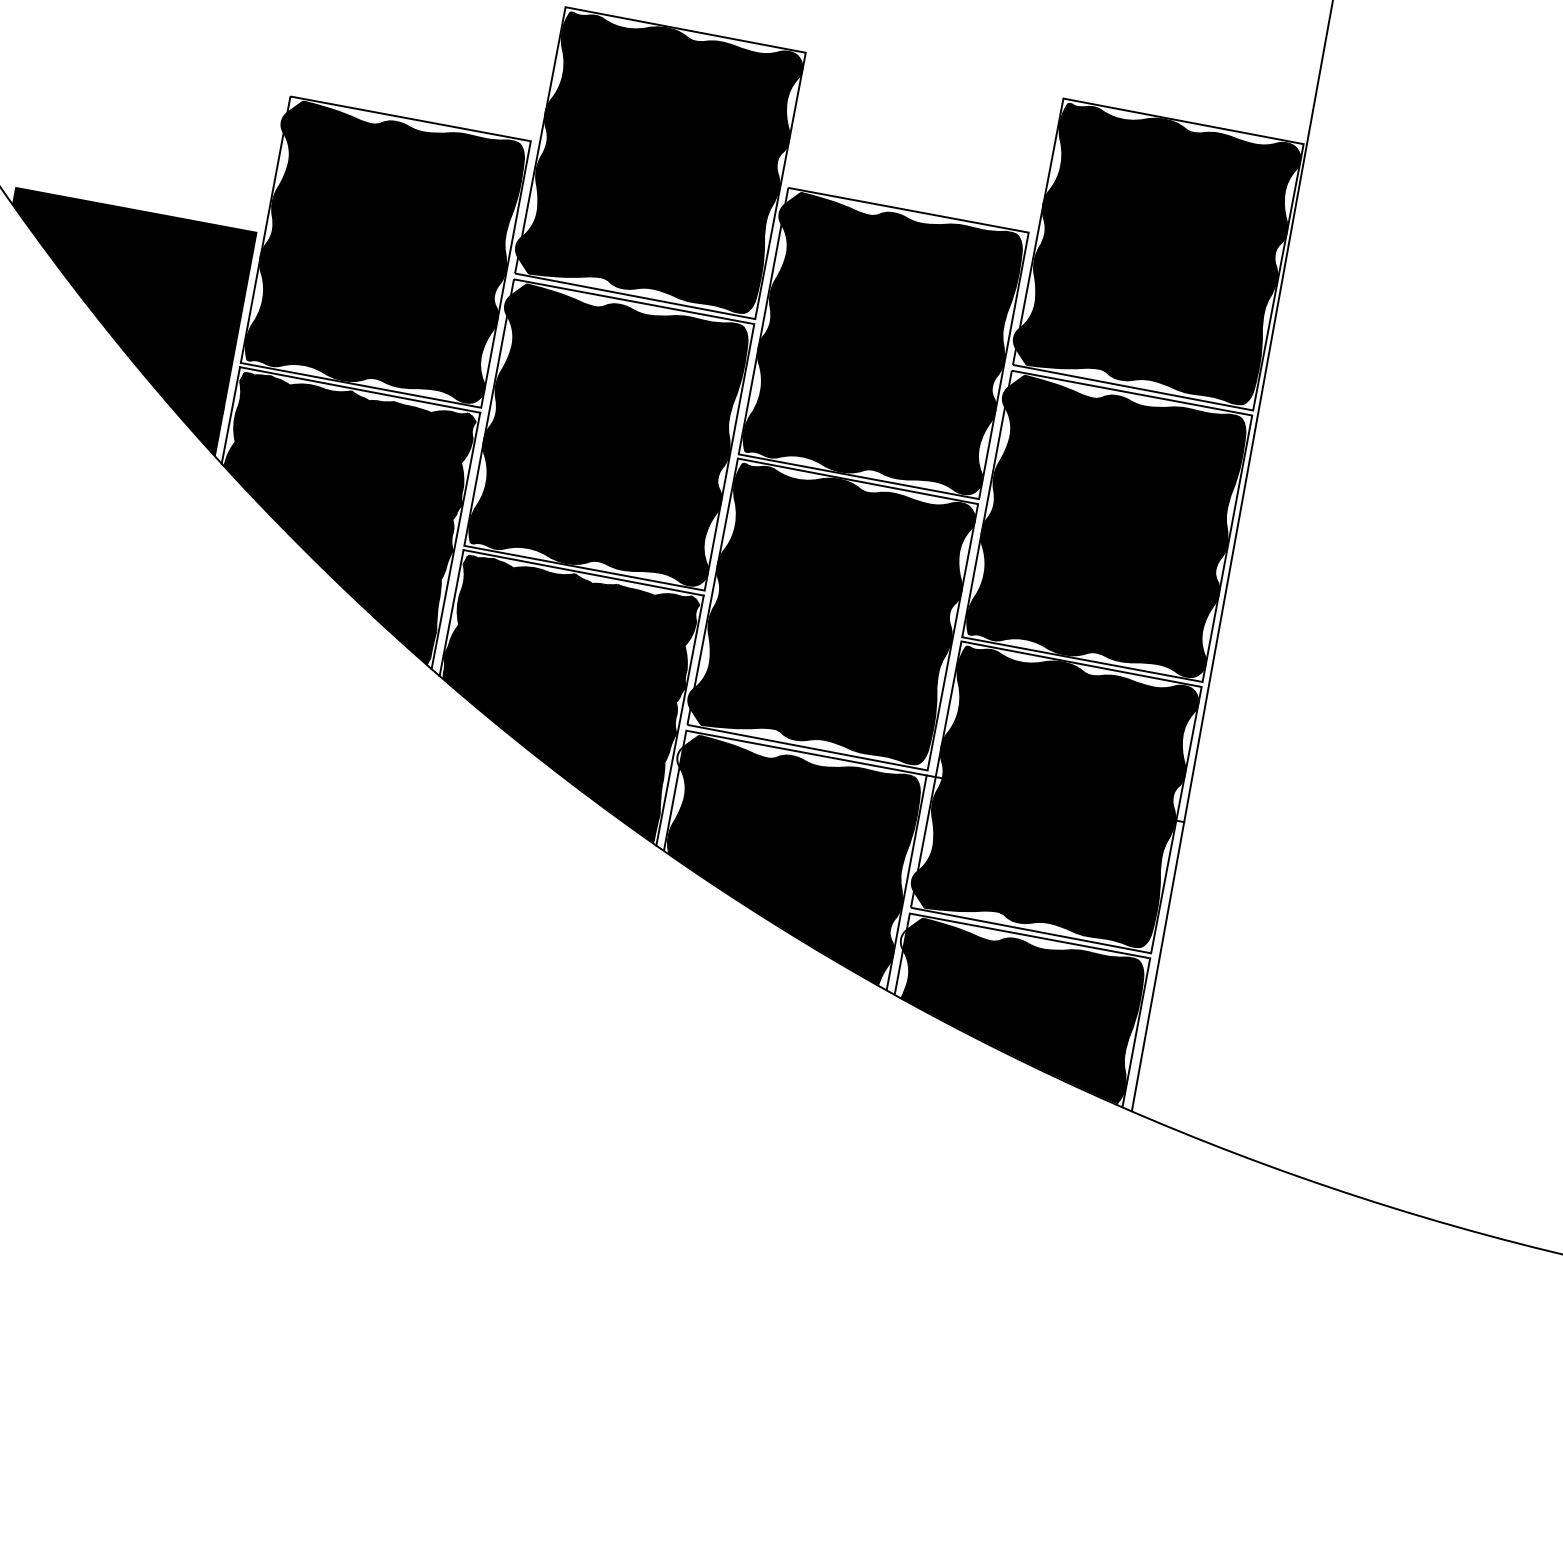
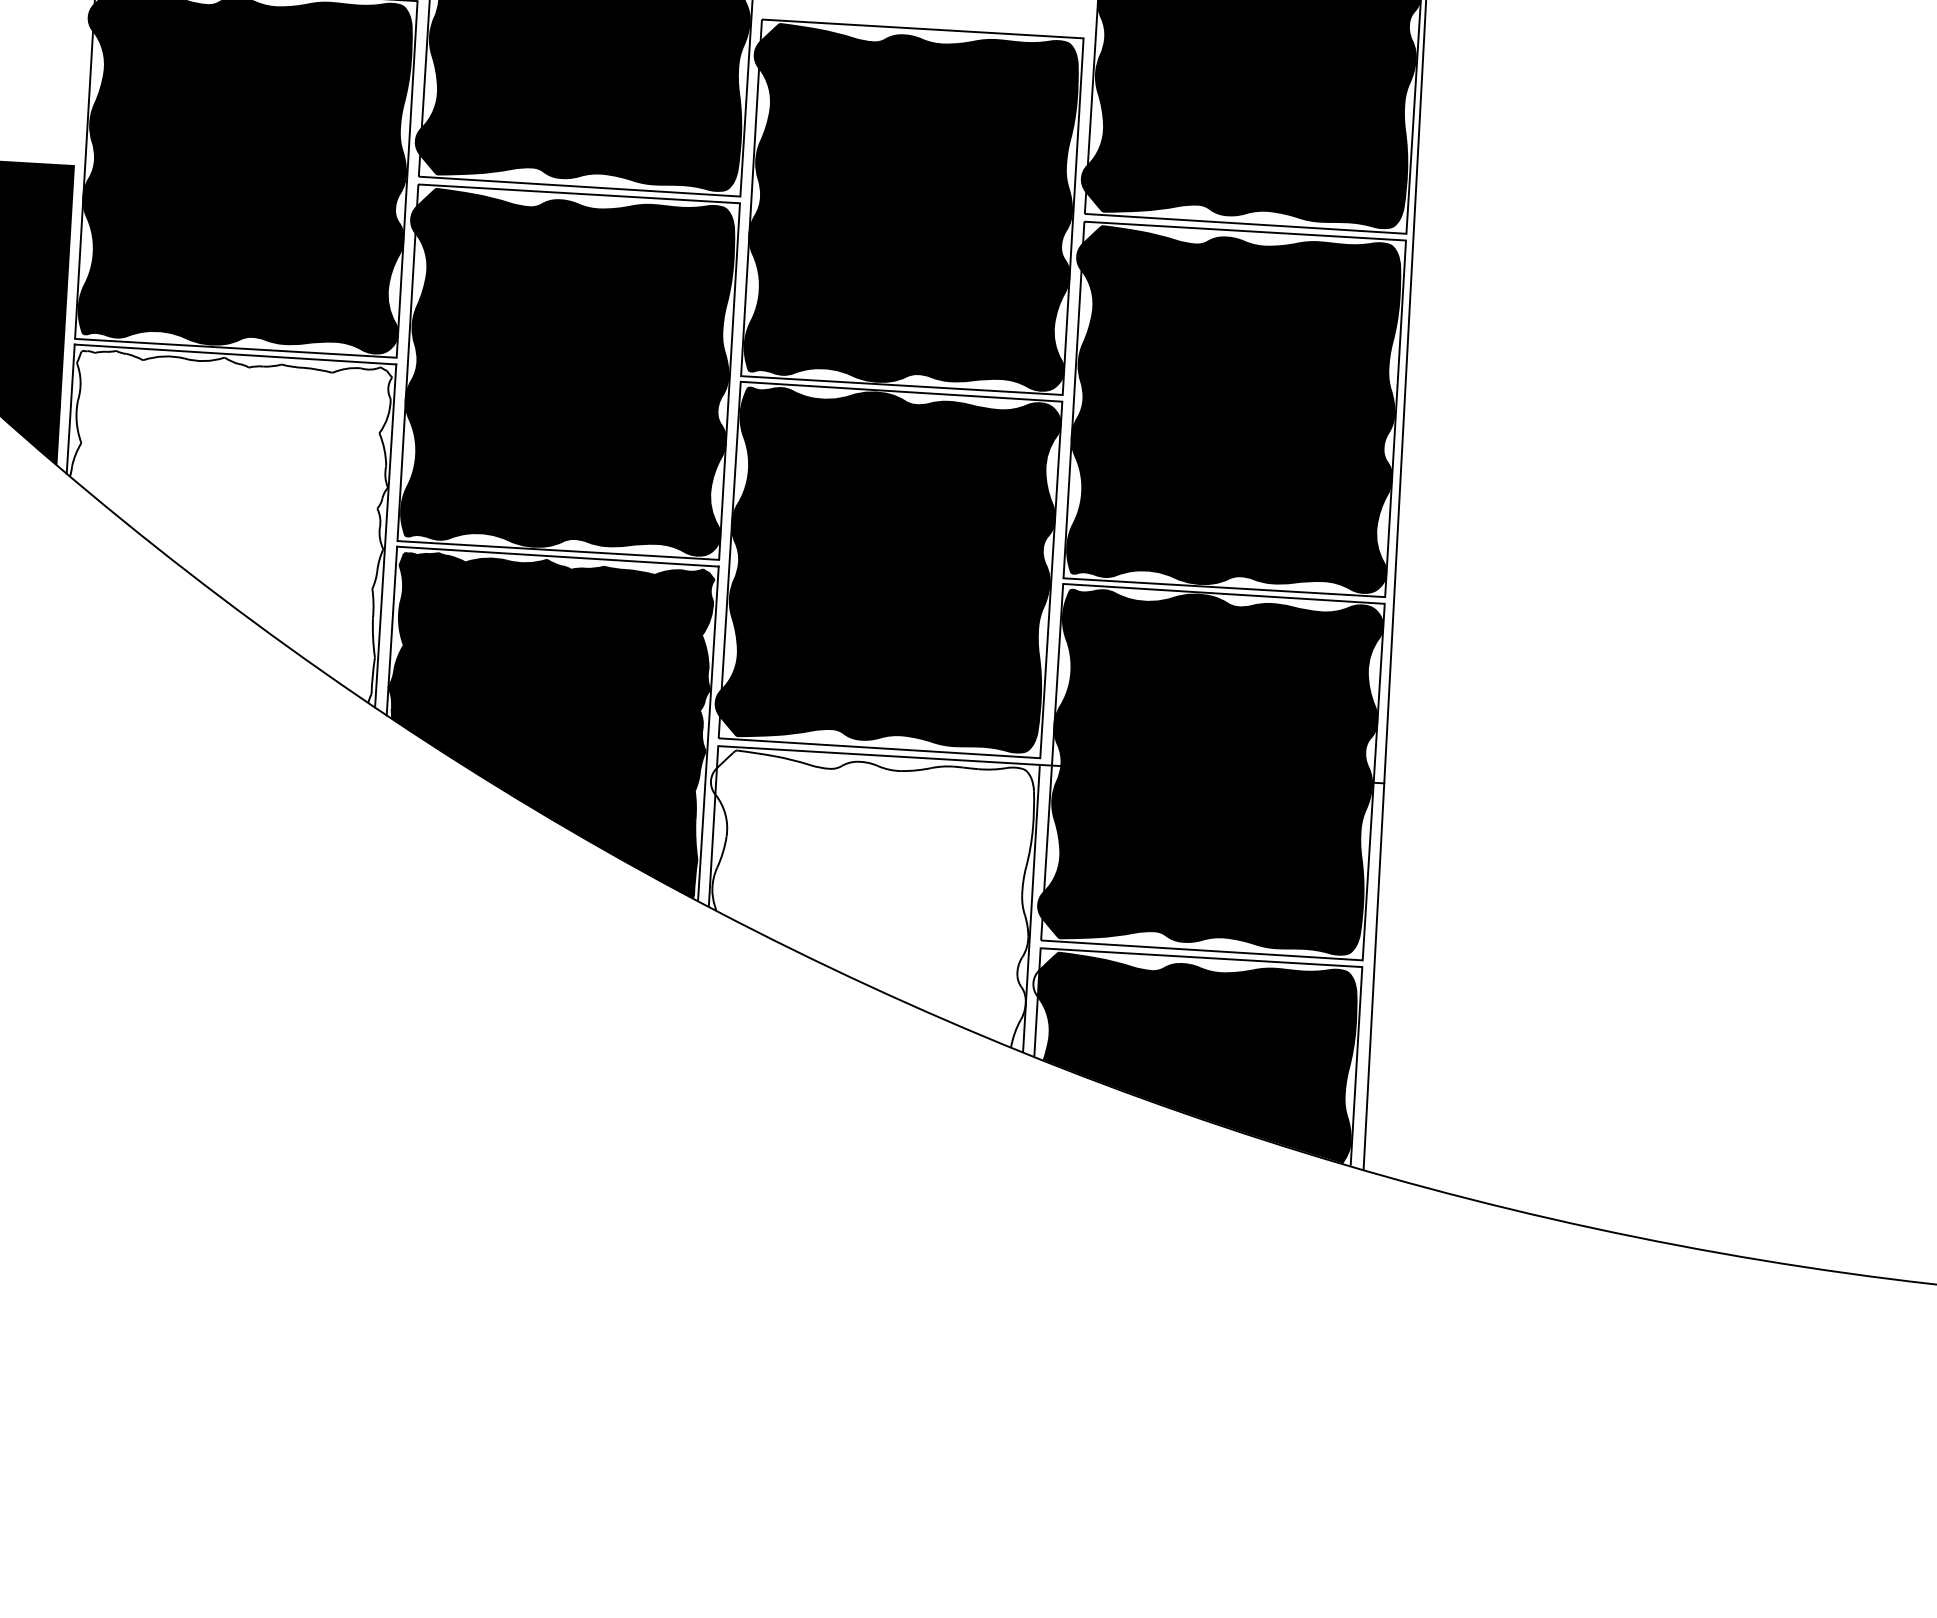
fill: (349, 518) -> (242, 524), removed
fill: (793, 860) -> (879, 898), removed

